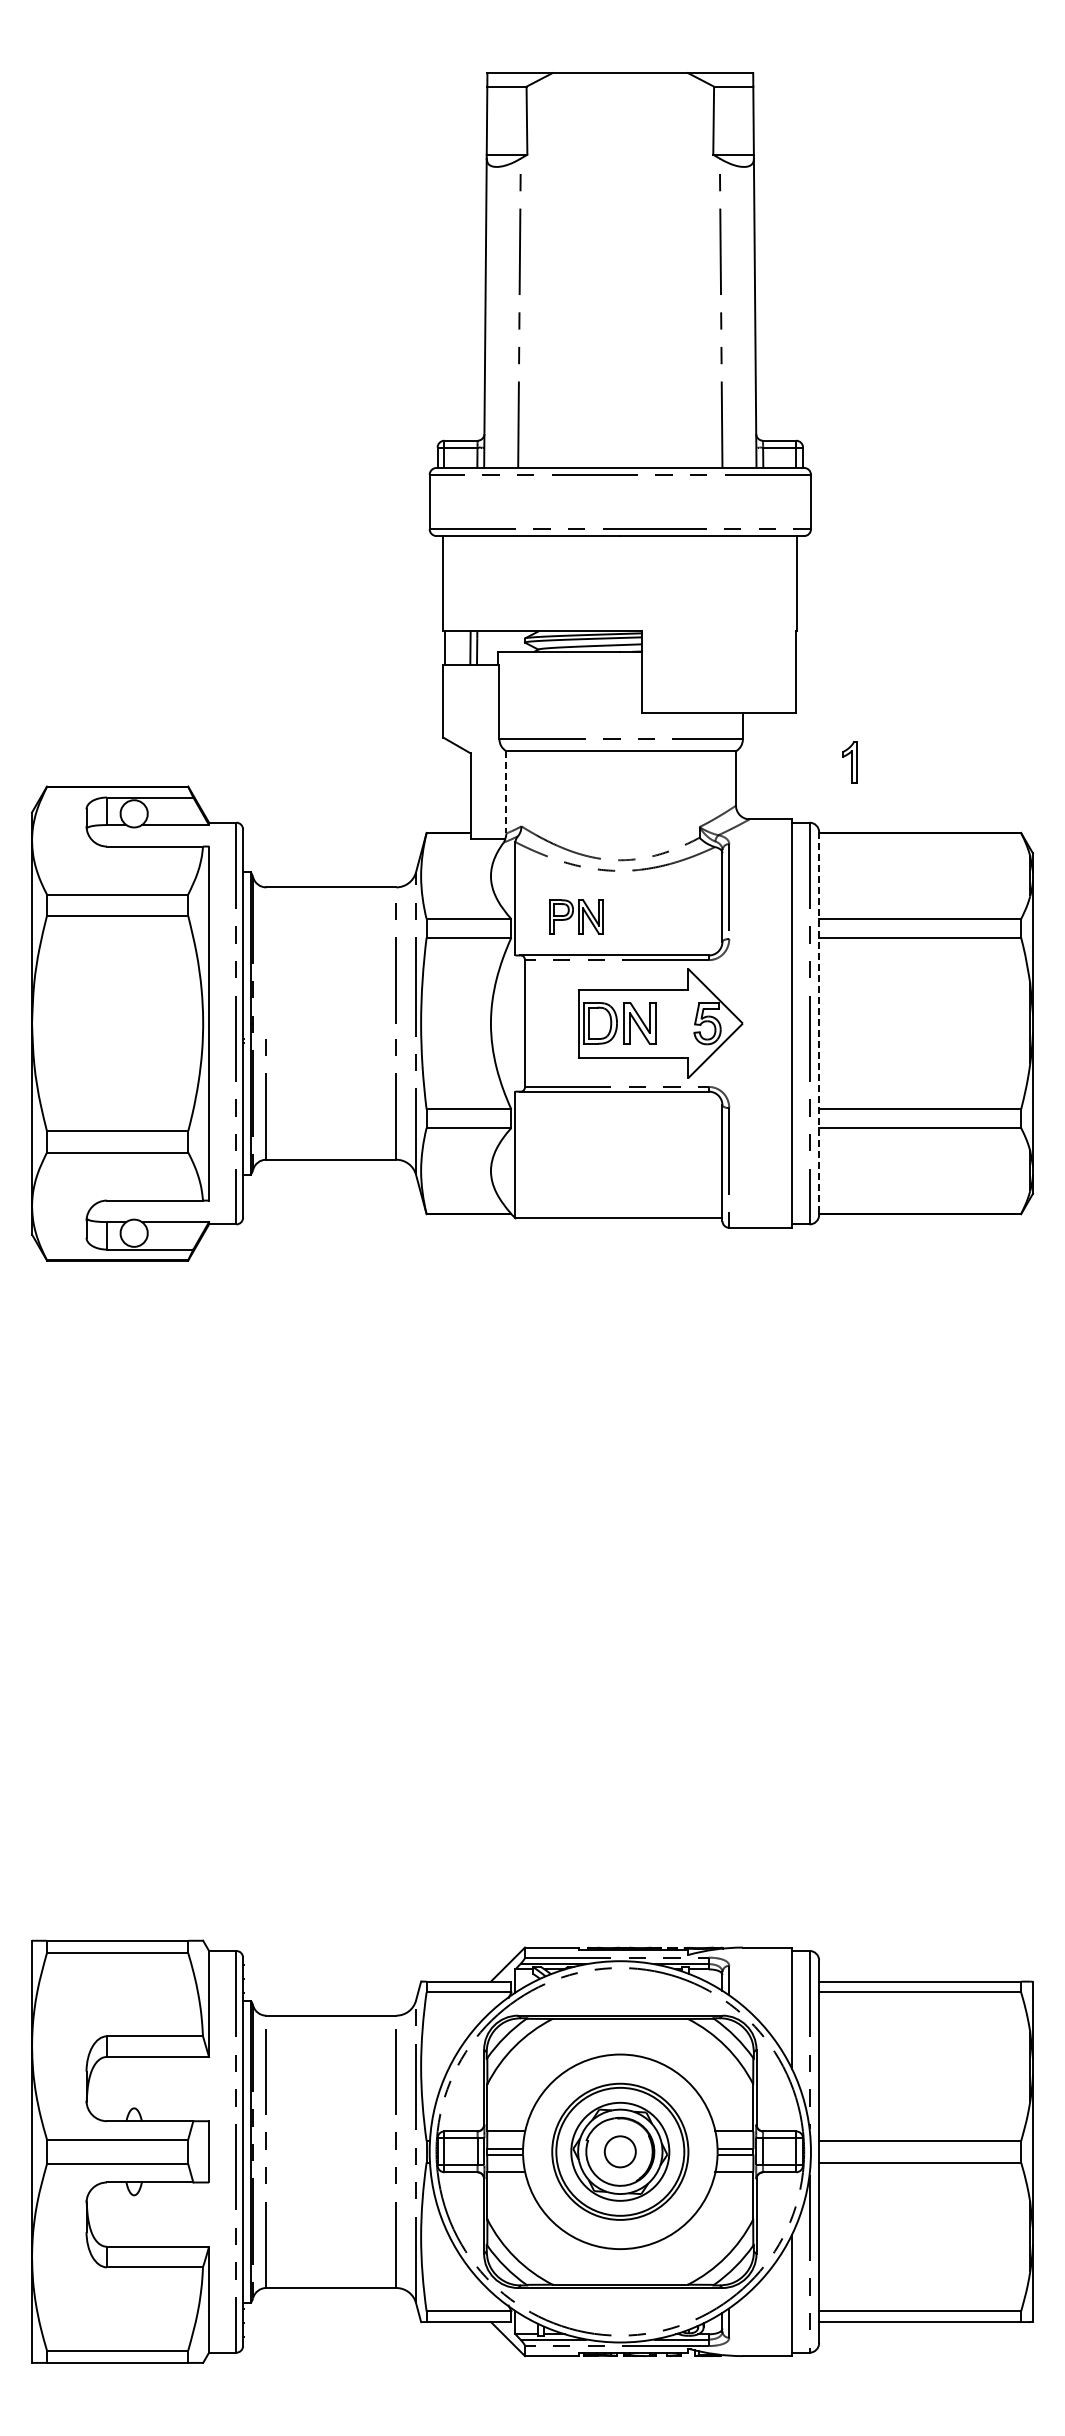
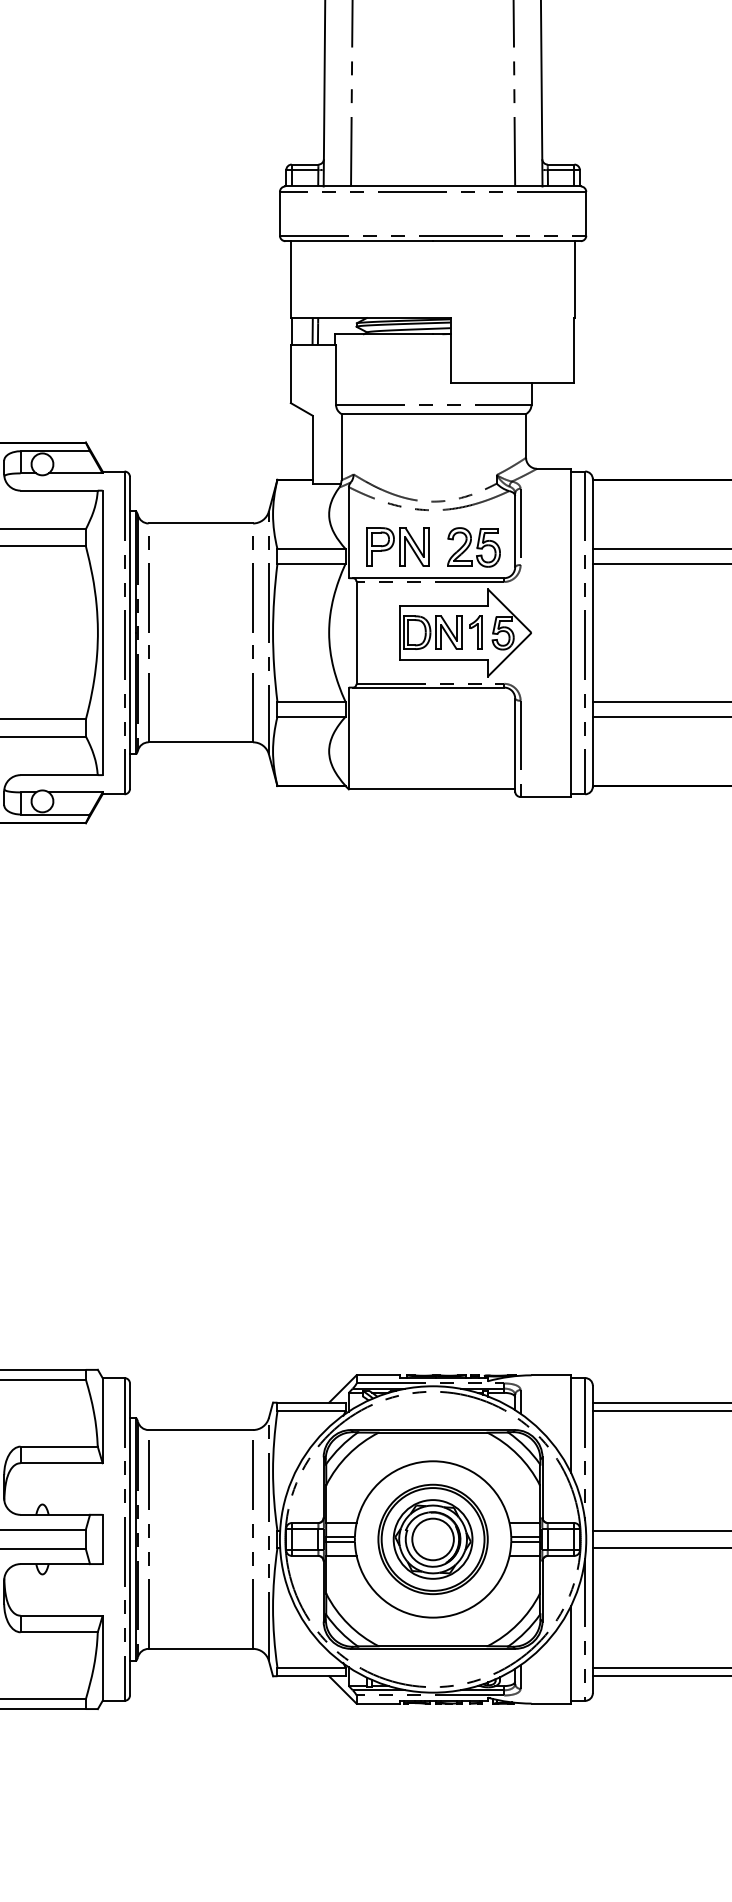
part: (849, 762) -> (475, 632), moved
line: (506, 792) -> (341, 447), dashed -> solid
part: (576, 916) -> (397, 546), size x1.43
part: (671, 917) -> (474, 547), added
line: (265, 963) -> (147, 584), added
line: (819, 1024) -> (593, 633), dashed -> solid
circle: (620, 2151) -> (433, 1539), size x1.67

